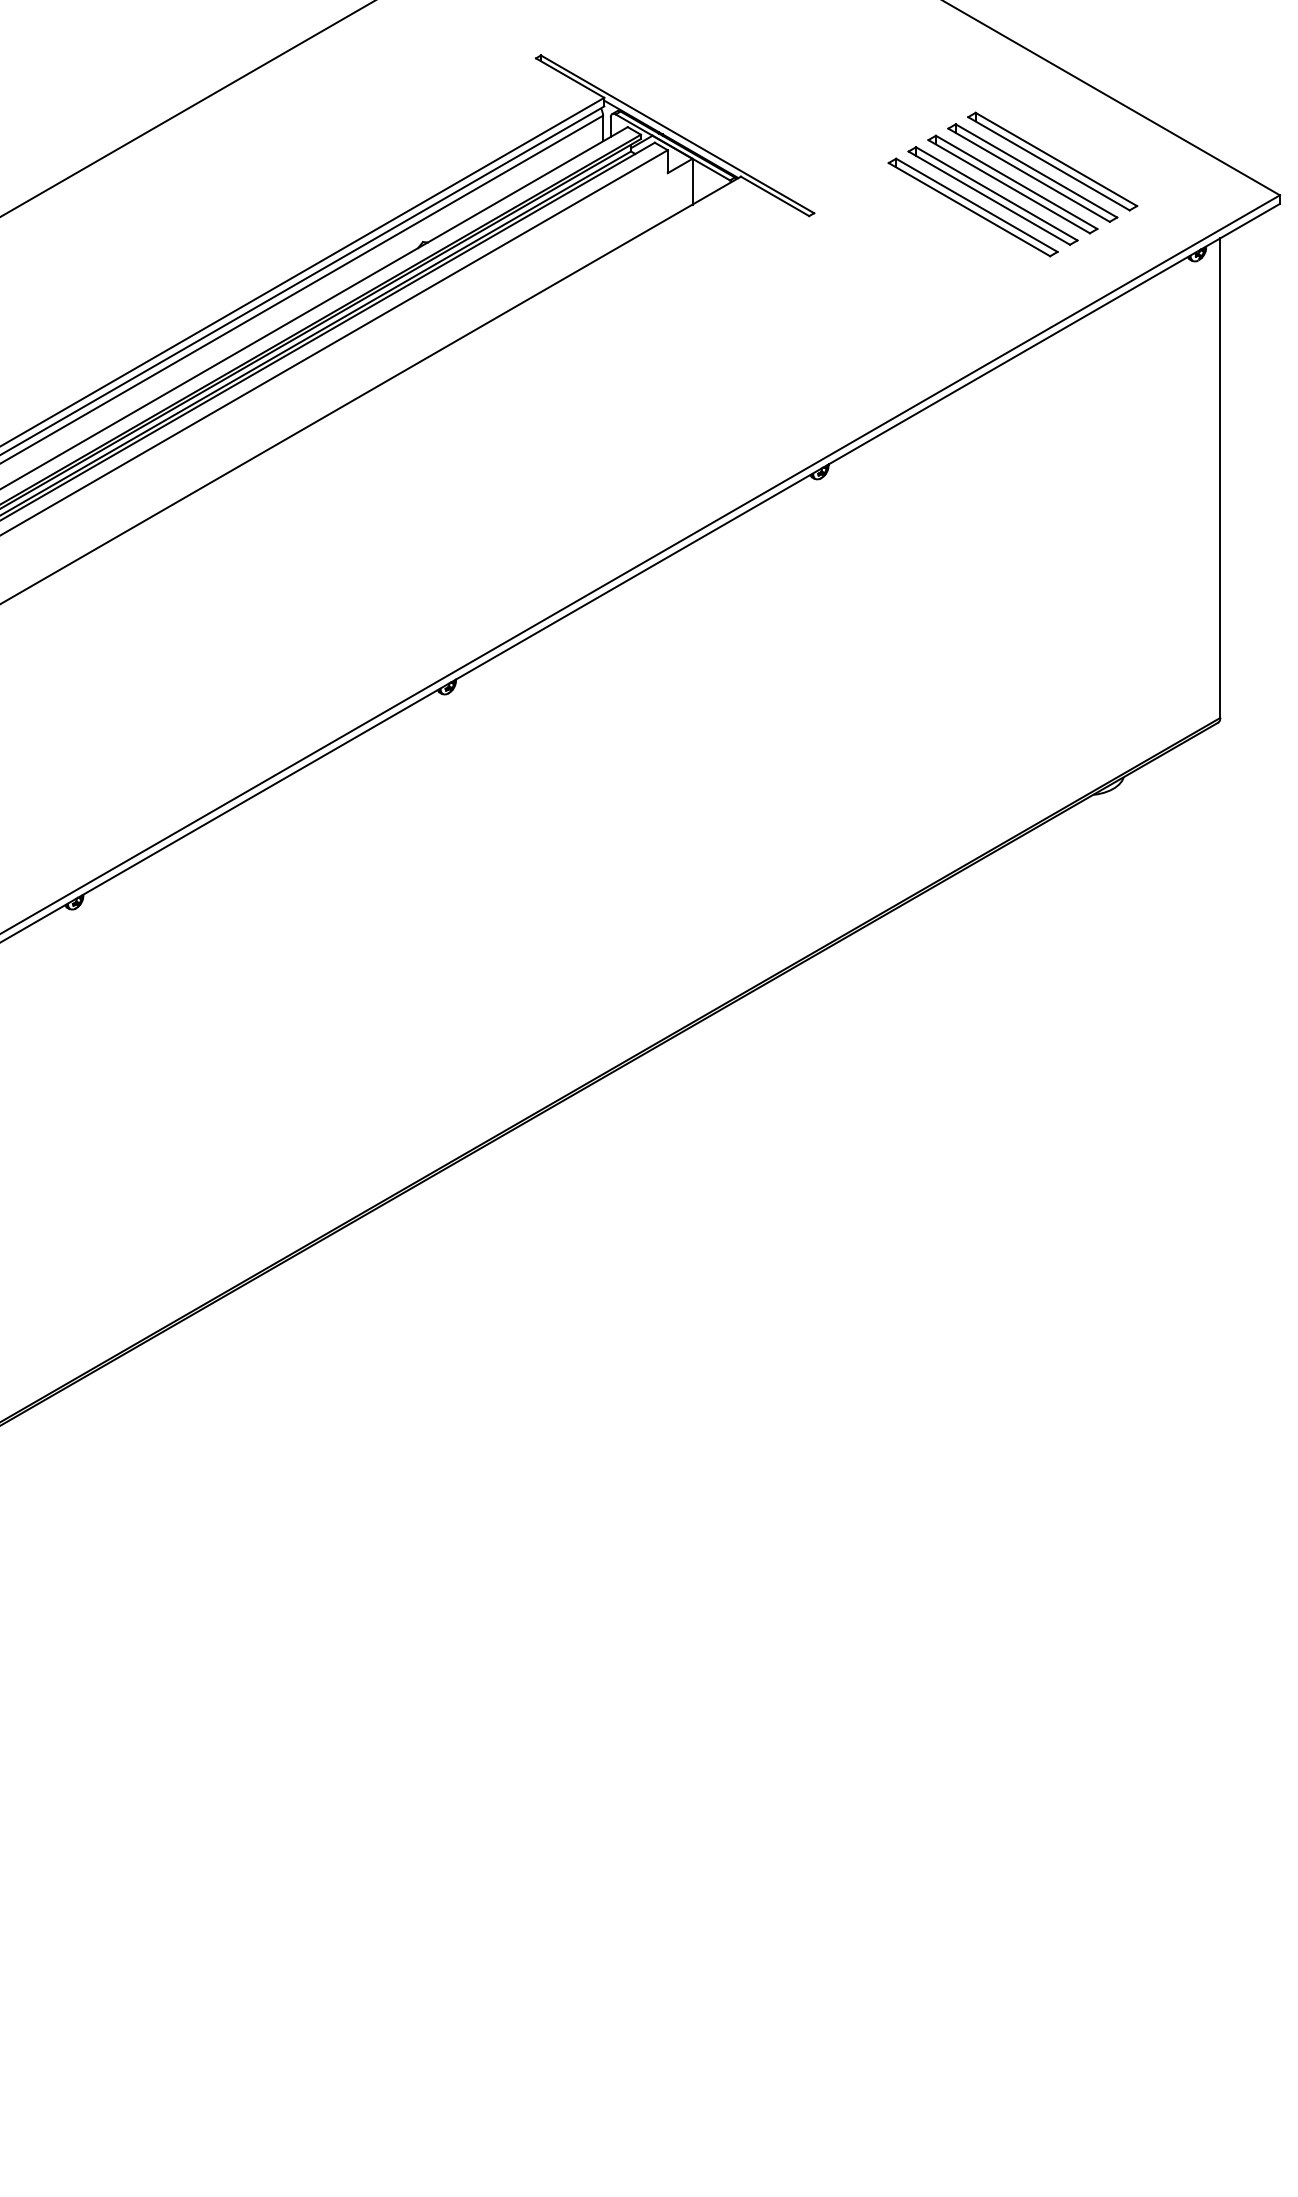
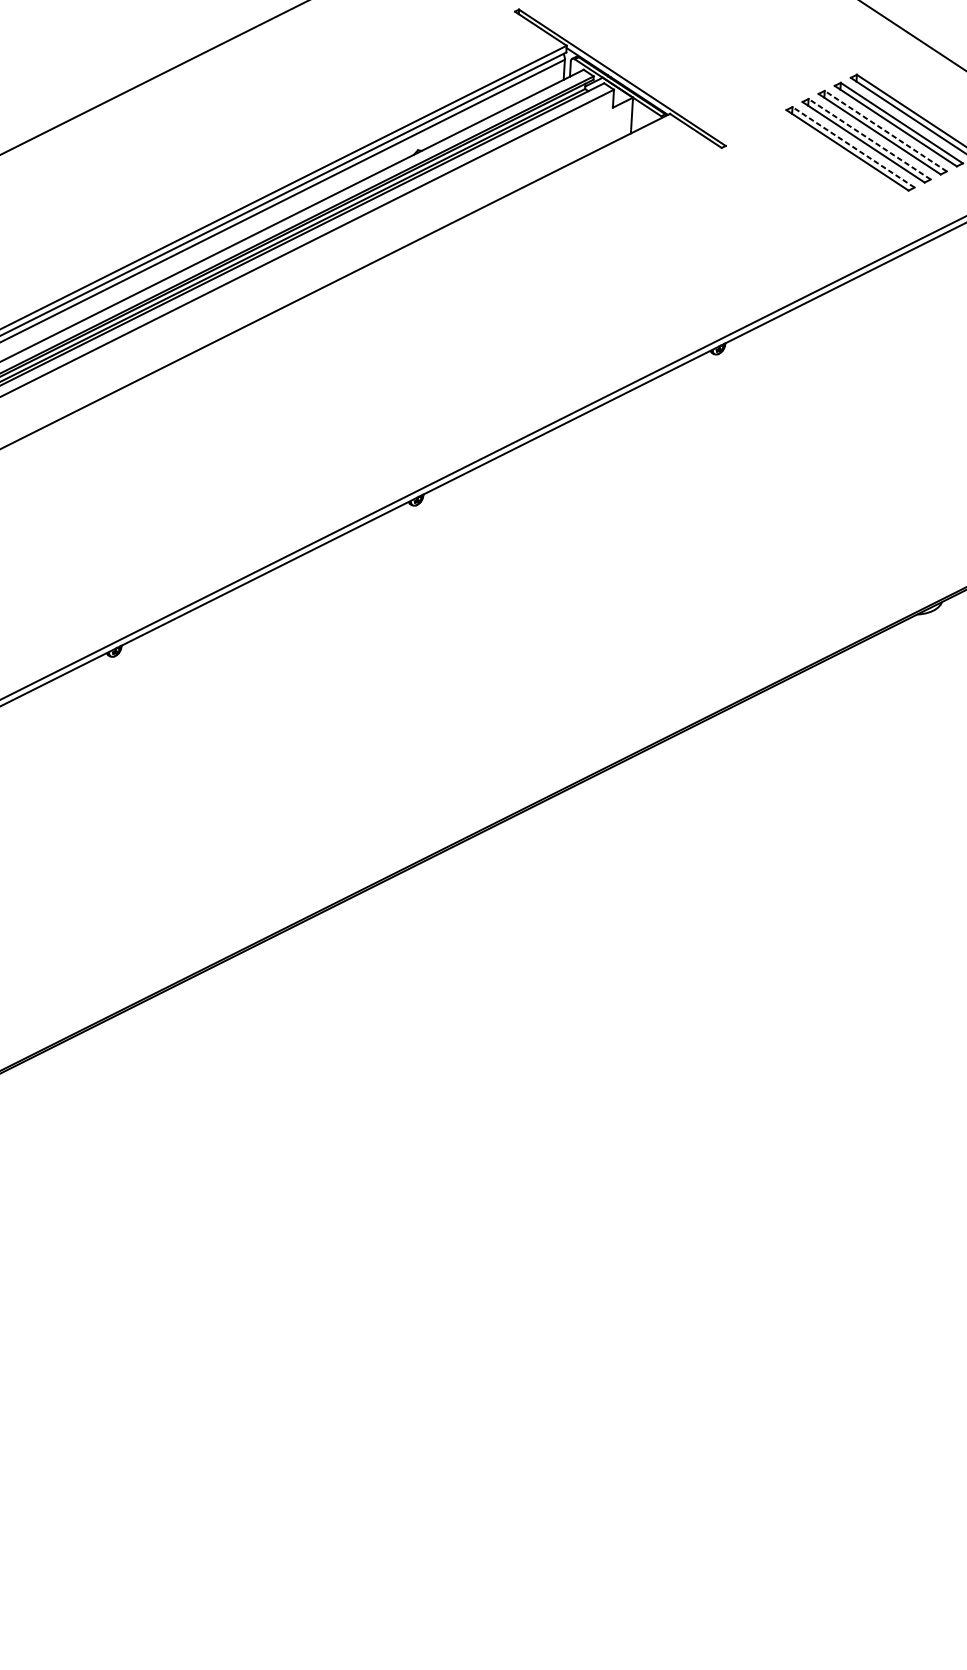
line: (1016, 182) -> (885, 131), solid -> dashed
line: (996, 193) -> (869, 138), solid -> dashed
line: (976, 205) -> (853, 147), solid -> dashed

